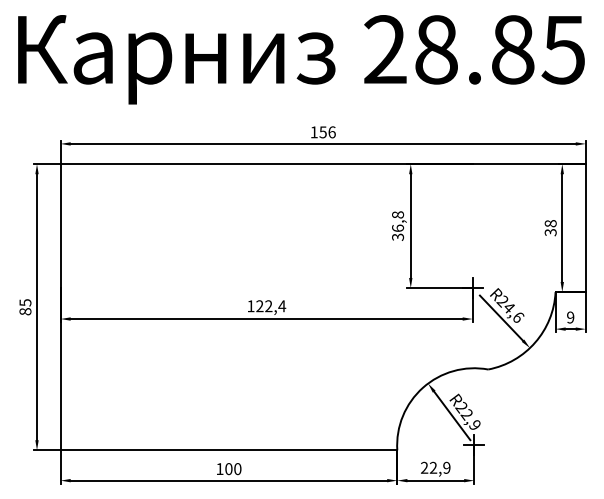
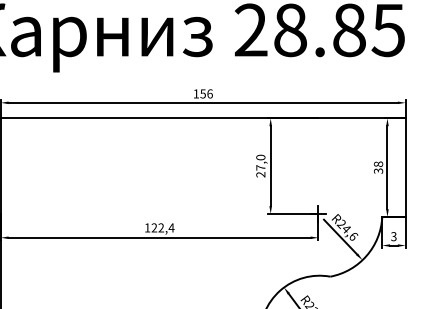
text: (398, 225) -> (261, 165), 36,8 -> 27,0
text: (570, 317) -> (393, 236), 9 -> 3

